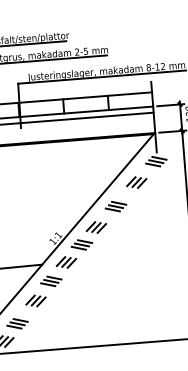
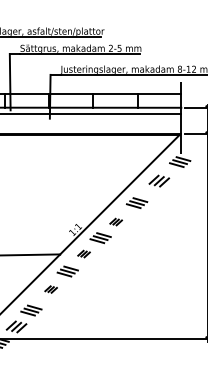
part: (95, 226) -> (115, 221), size x0.6
part: (65, 261) -> (83, 253), size x0.6
part: (35, 300) -> (50, 289), size x0.6

